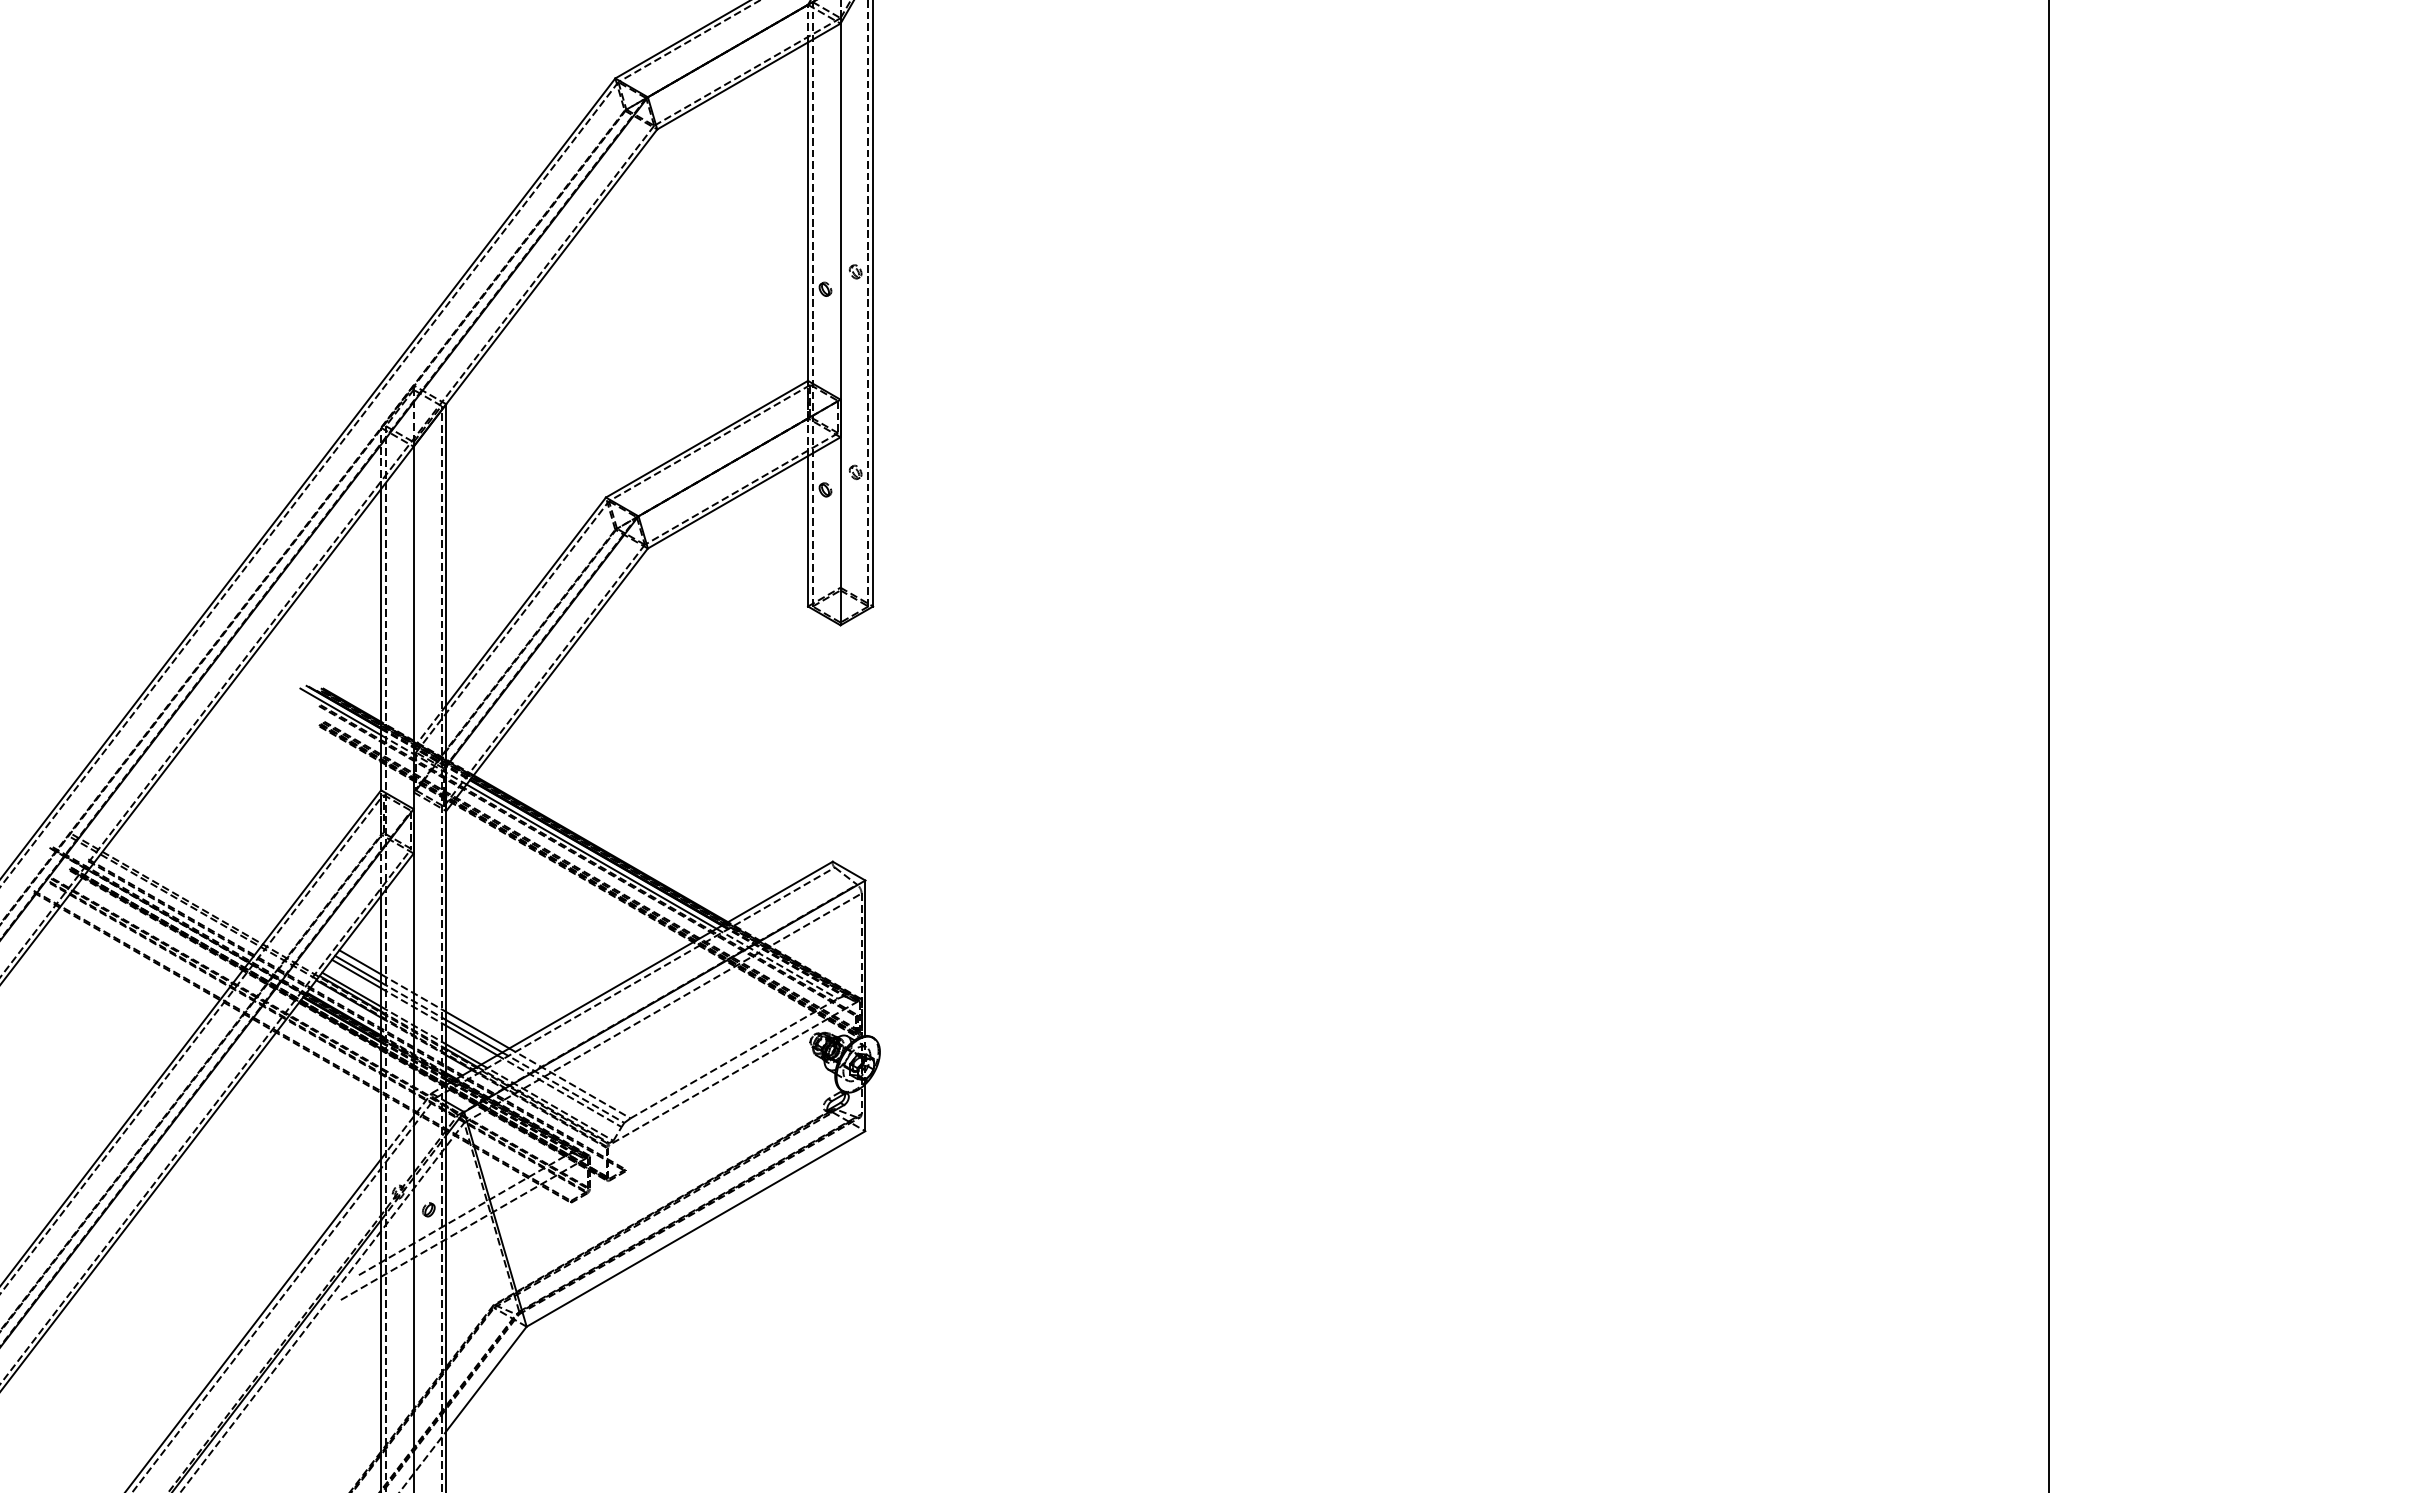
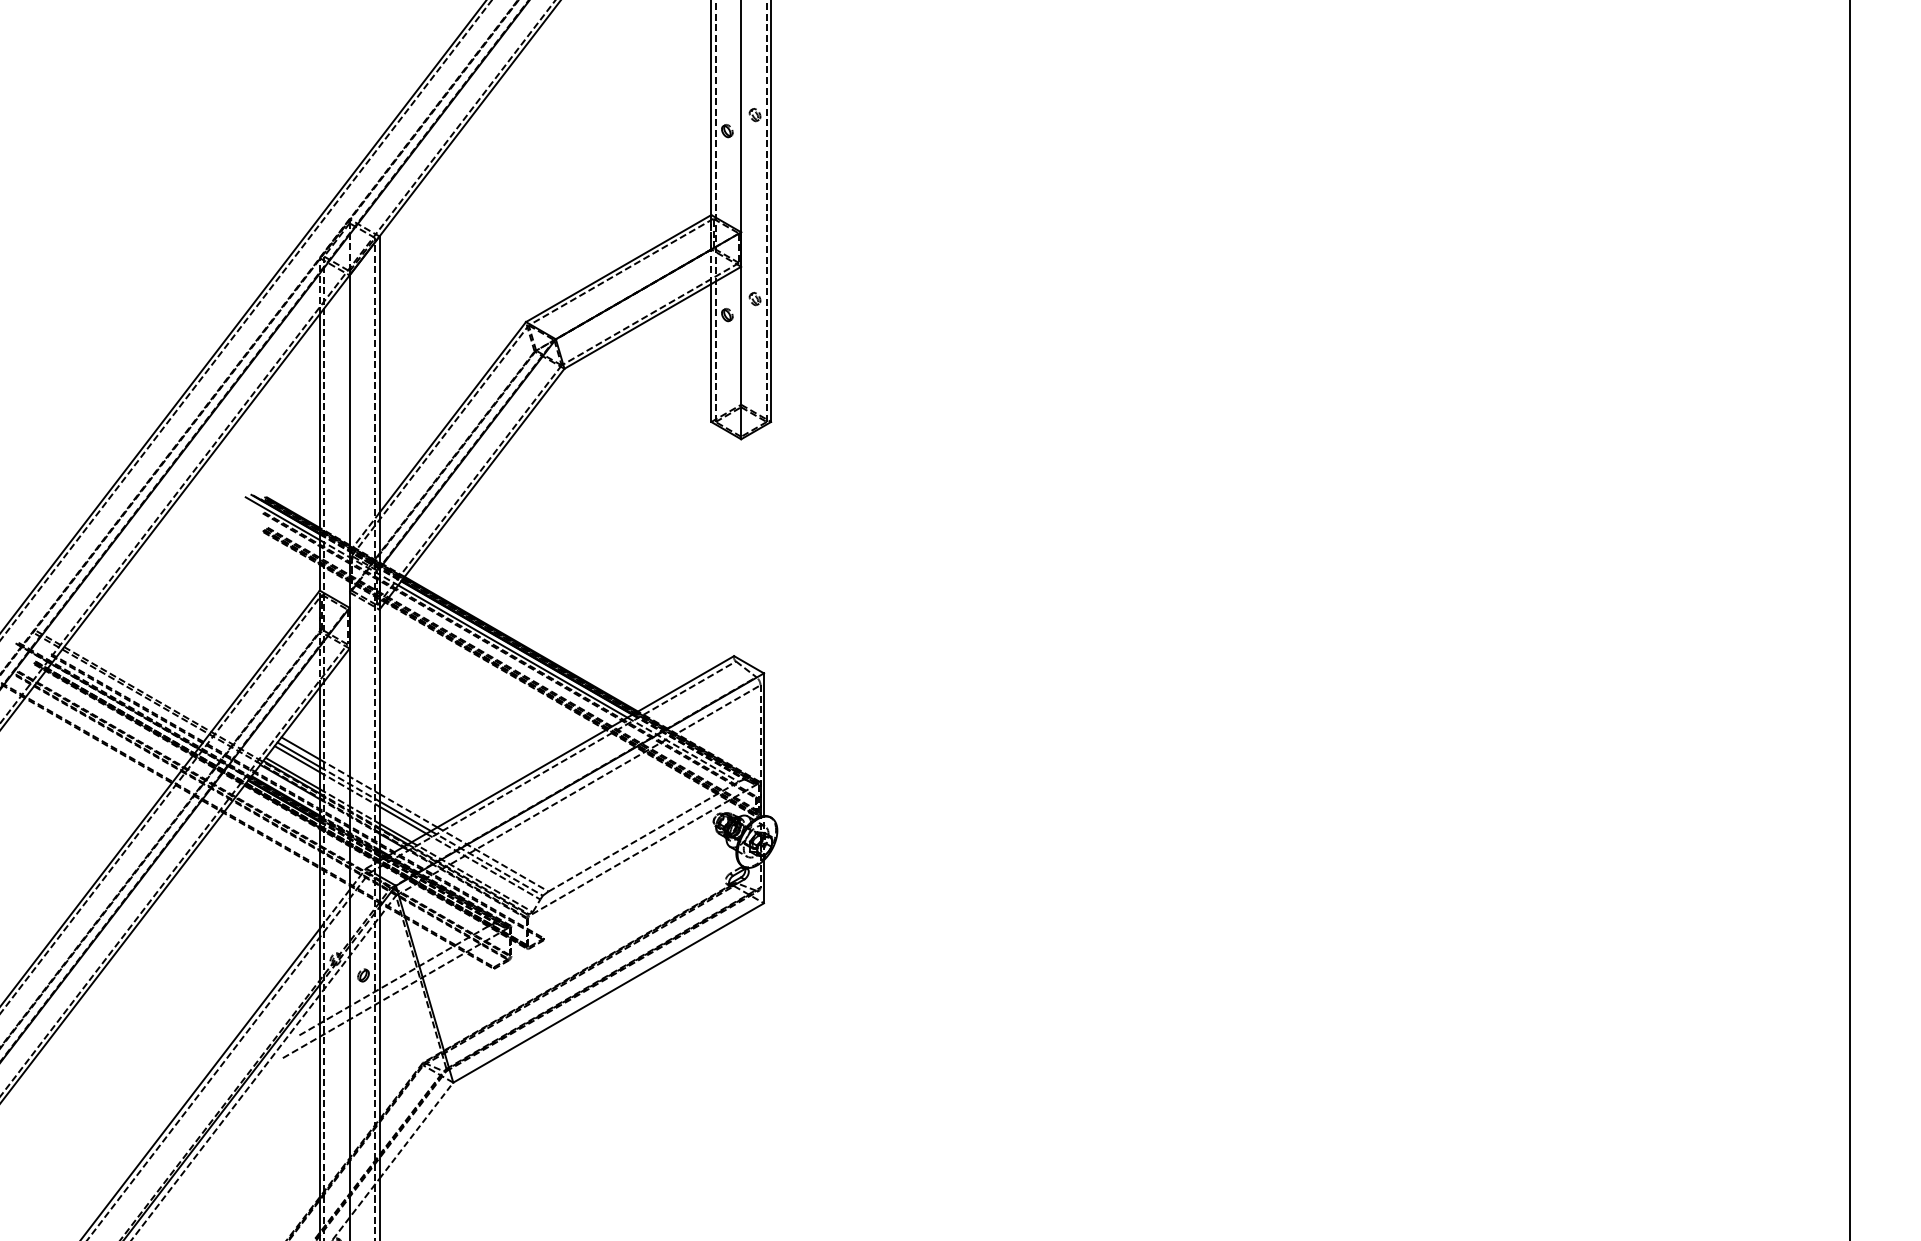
line: (478, 1030) -> (409, 810), solid -> dashed
line: (486, 1378) -> (416, 1130), solid -> dashed

